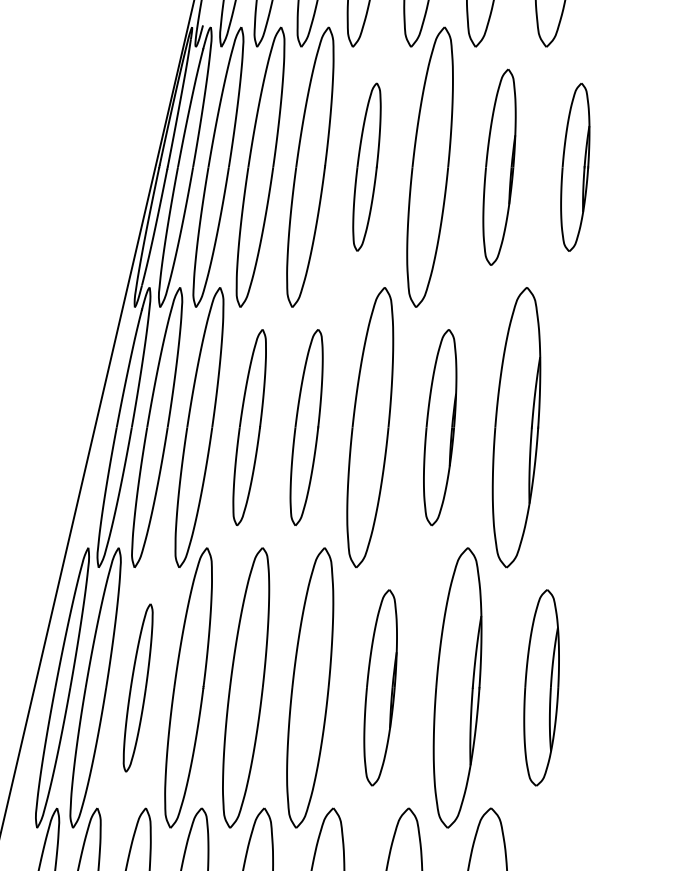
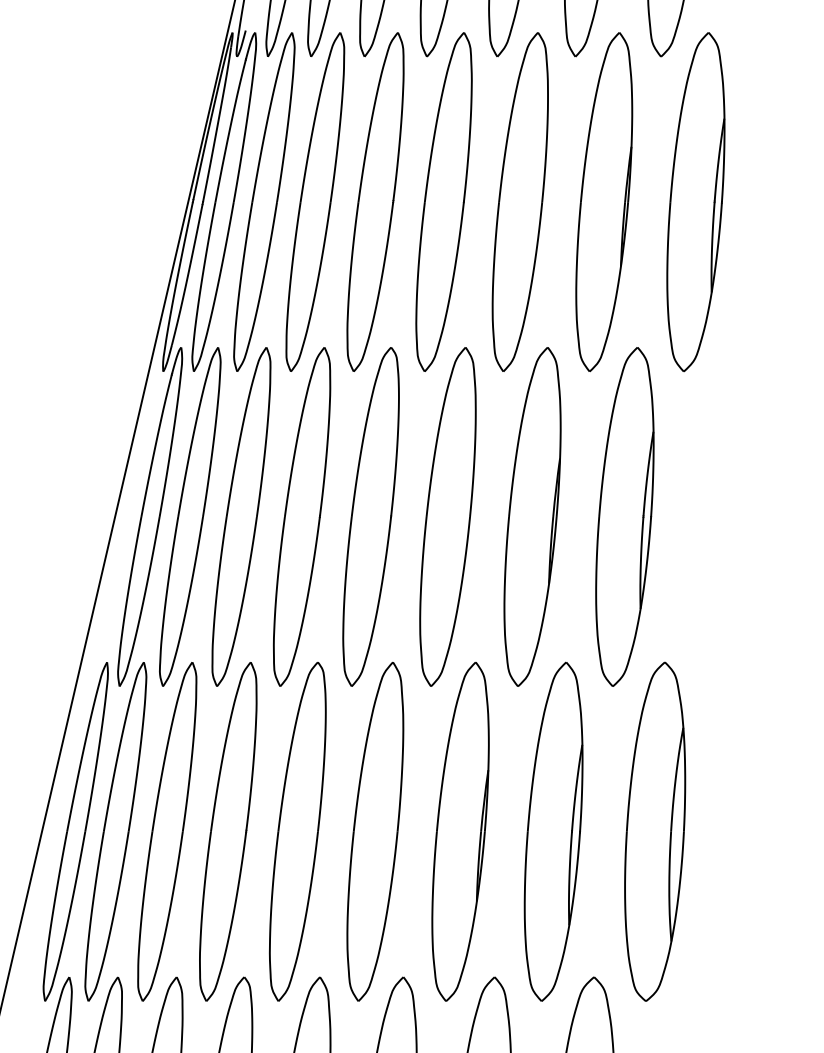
part: (366, 166) -> (443, 201), size x1.67
part: (499, 167) -> (604, 202), size x1.43
part: (574, 167) -> (695, 202), size x1.67
part: (249, 427) -> (302, 516), size x1.43
part: (306, 427) -> (370, 516), size x1.43
part: (440, 427) -> (532, 516), size x1.43
part: (138, 687) -> (167, 831), size x1.67
part: (380, 687) -> (460, 831), size x1.43
part: (541, 687) -> (655, 831), size x1.43

